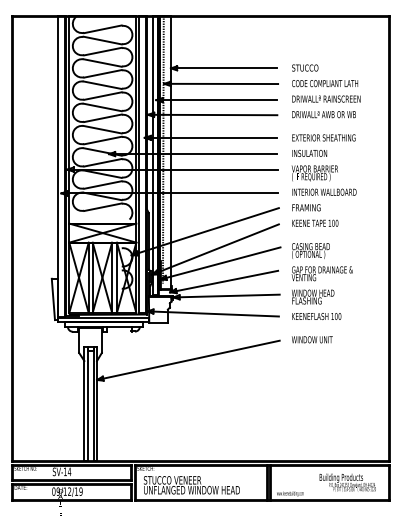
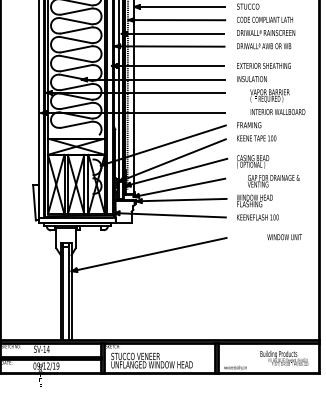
text: (323, 180) -> (277, 102), moved
text: (321, 273) -> (273, 180), moved
text: (312, 339) -> (284, 236), moved

